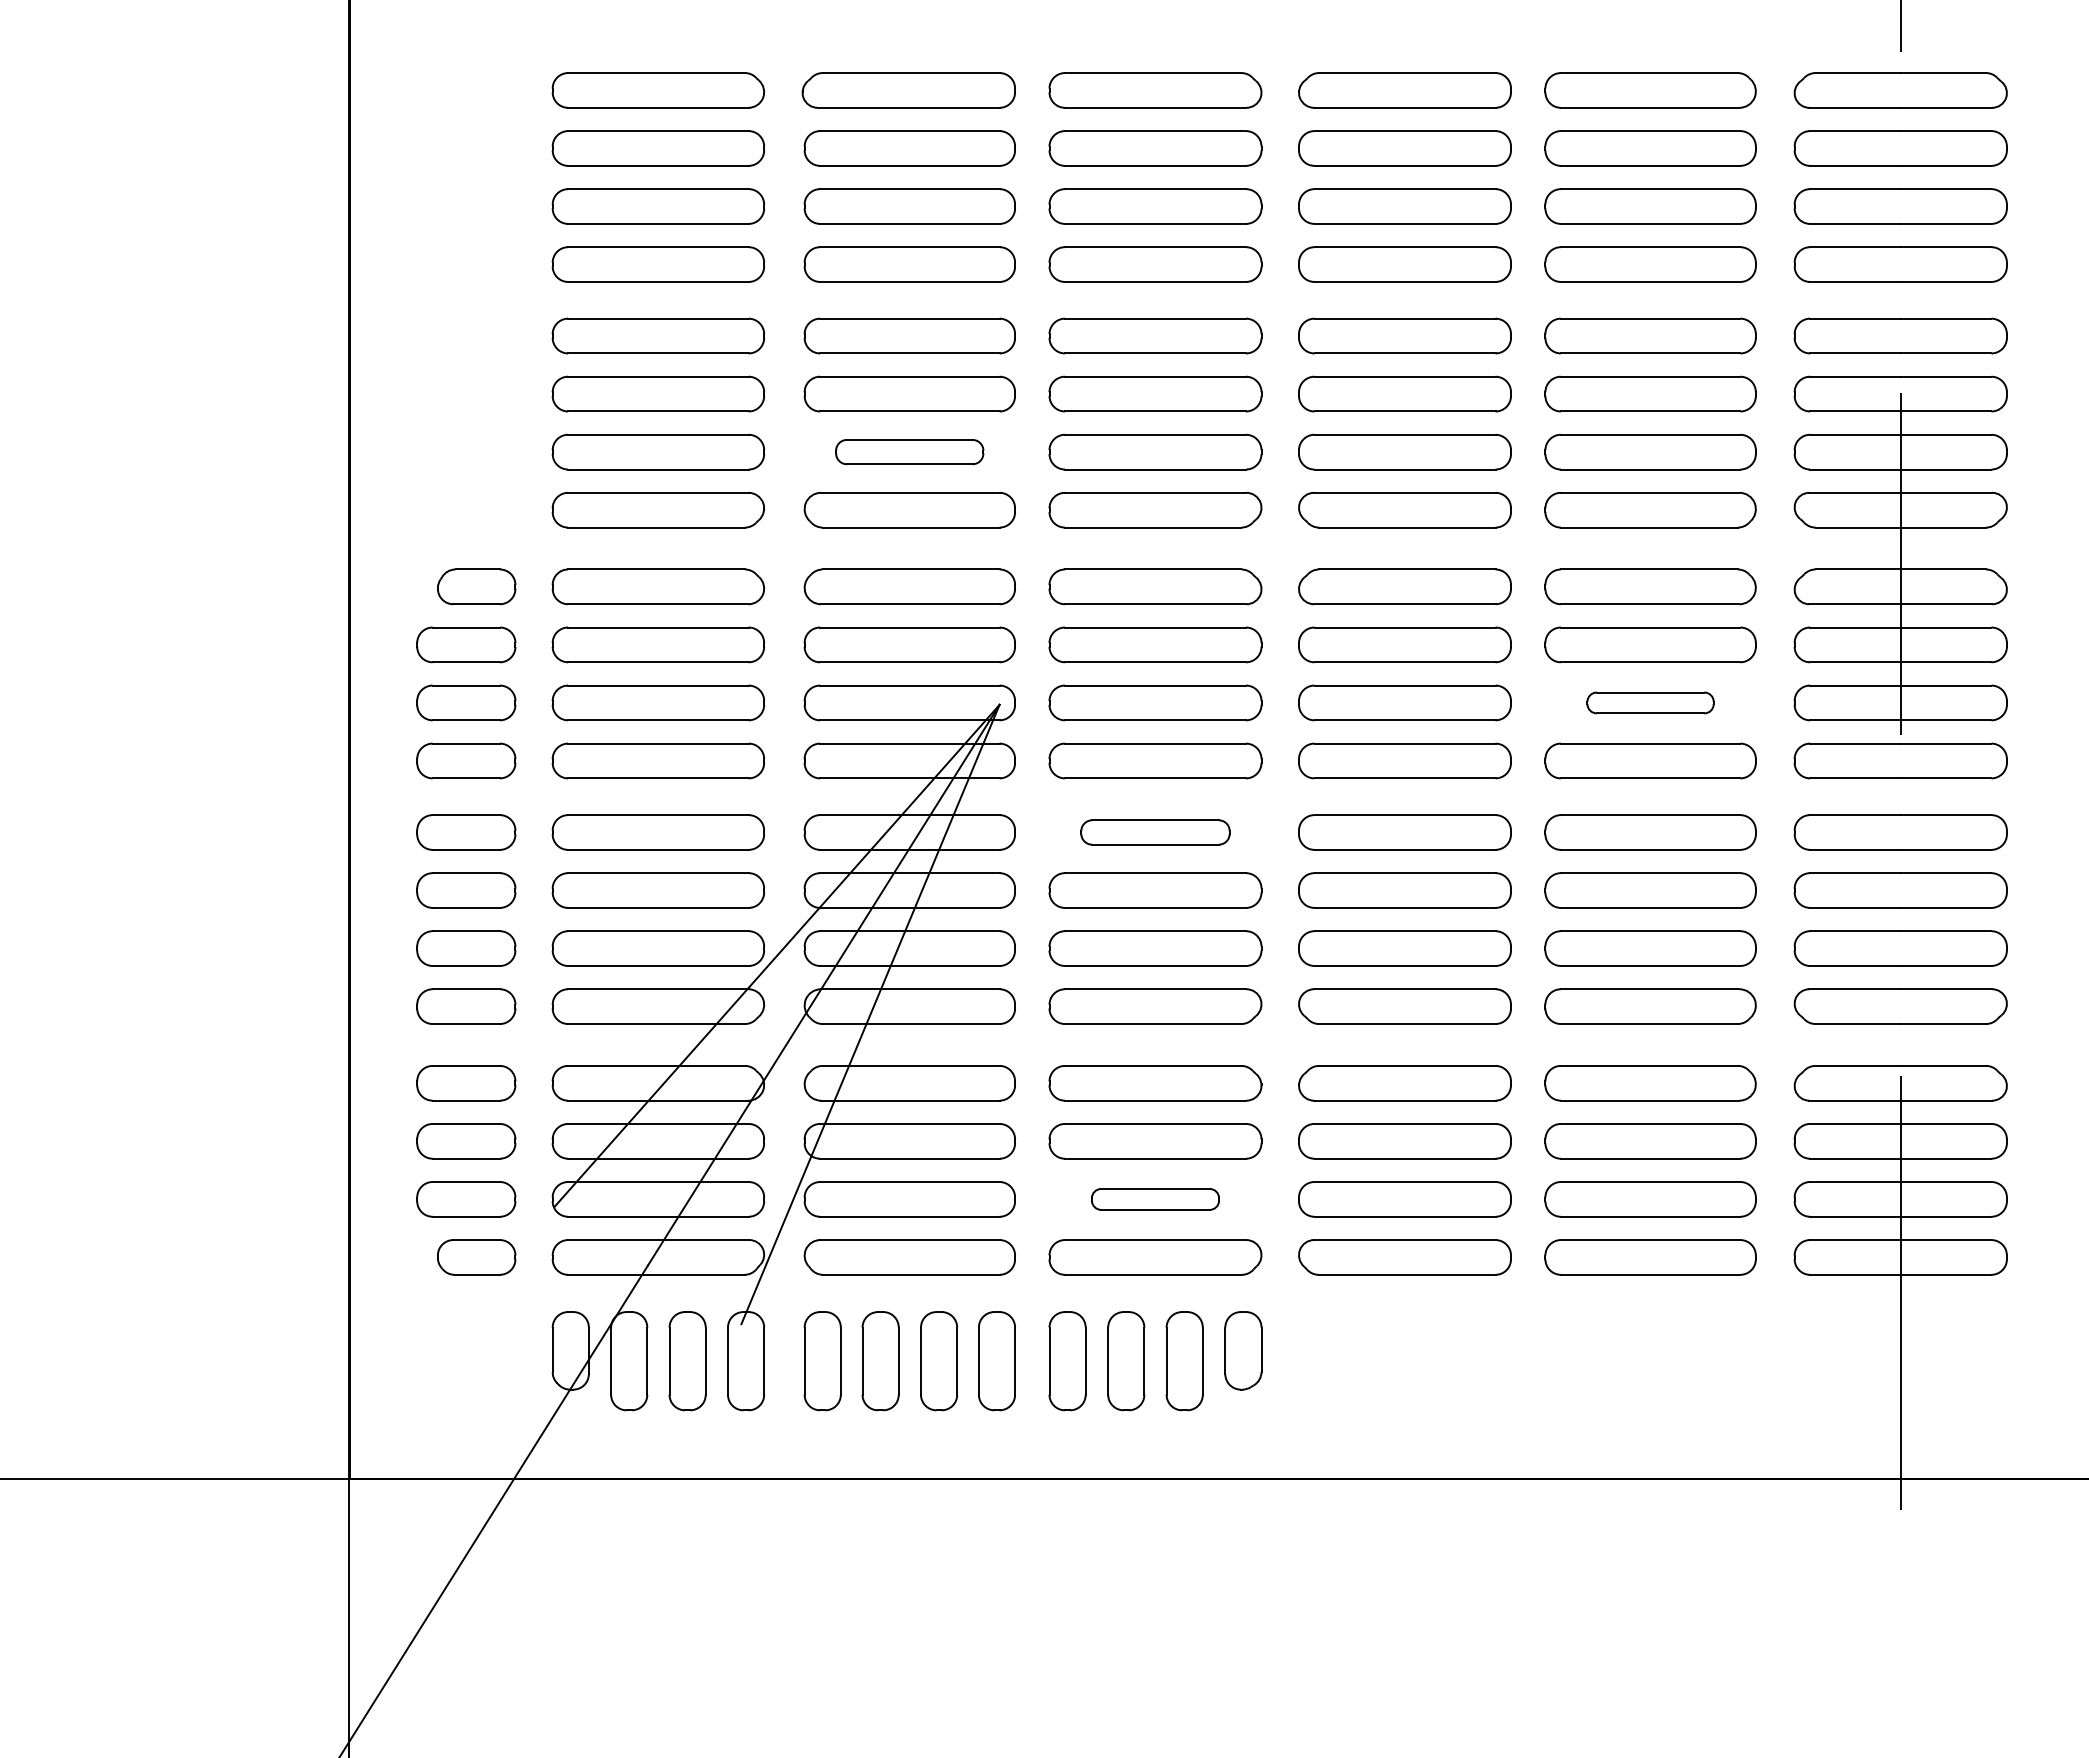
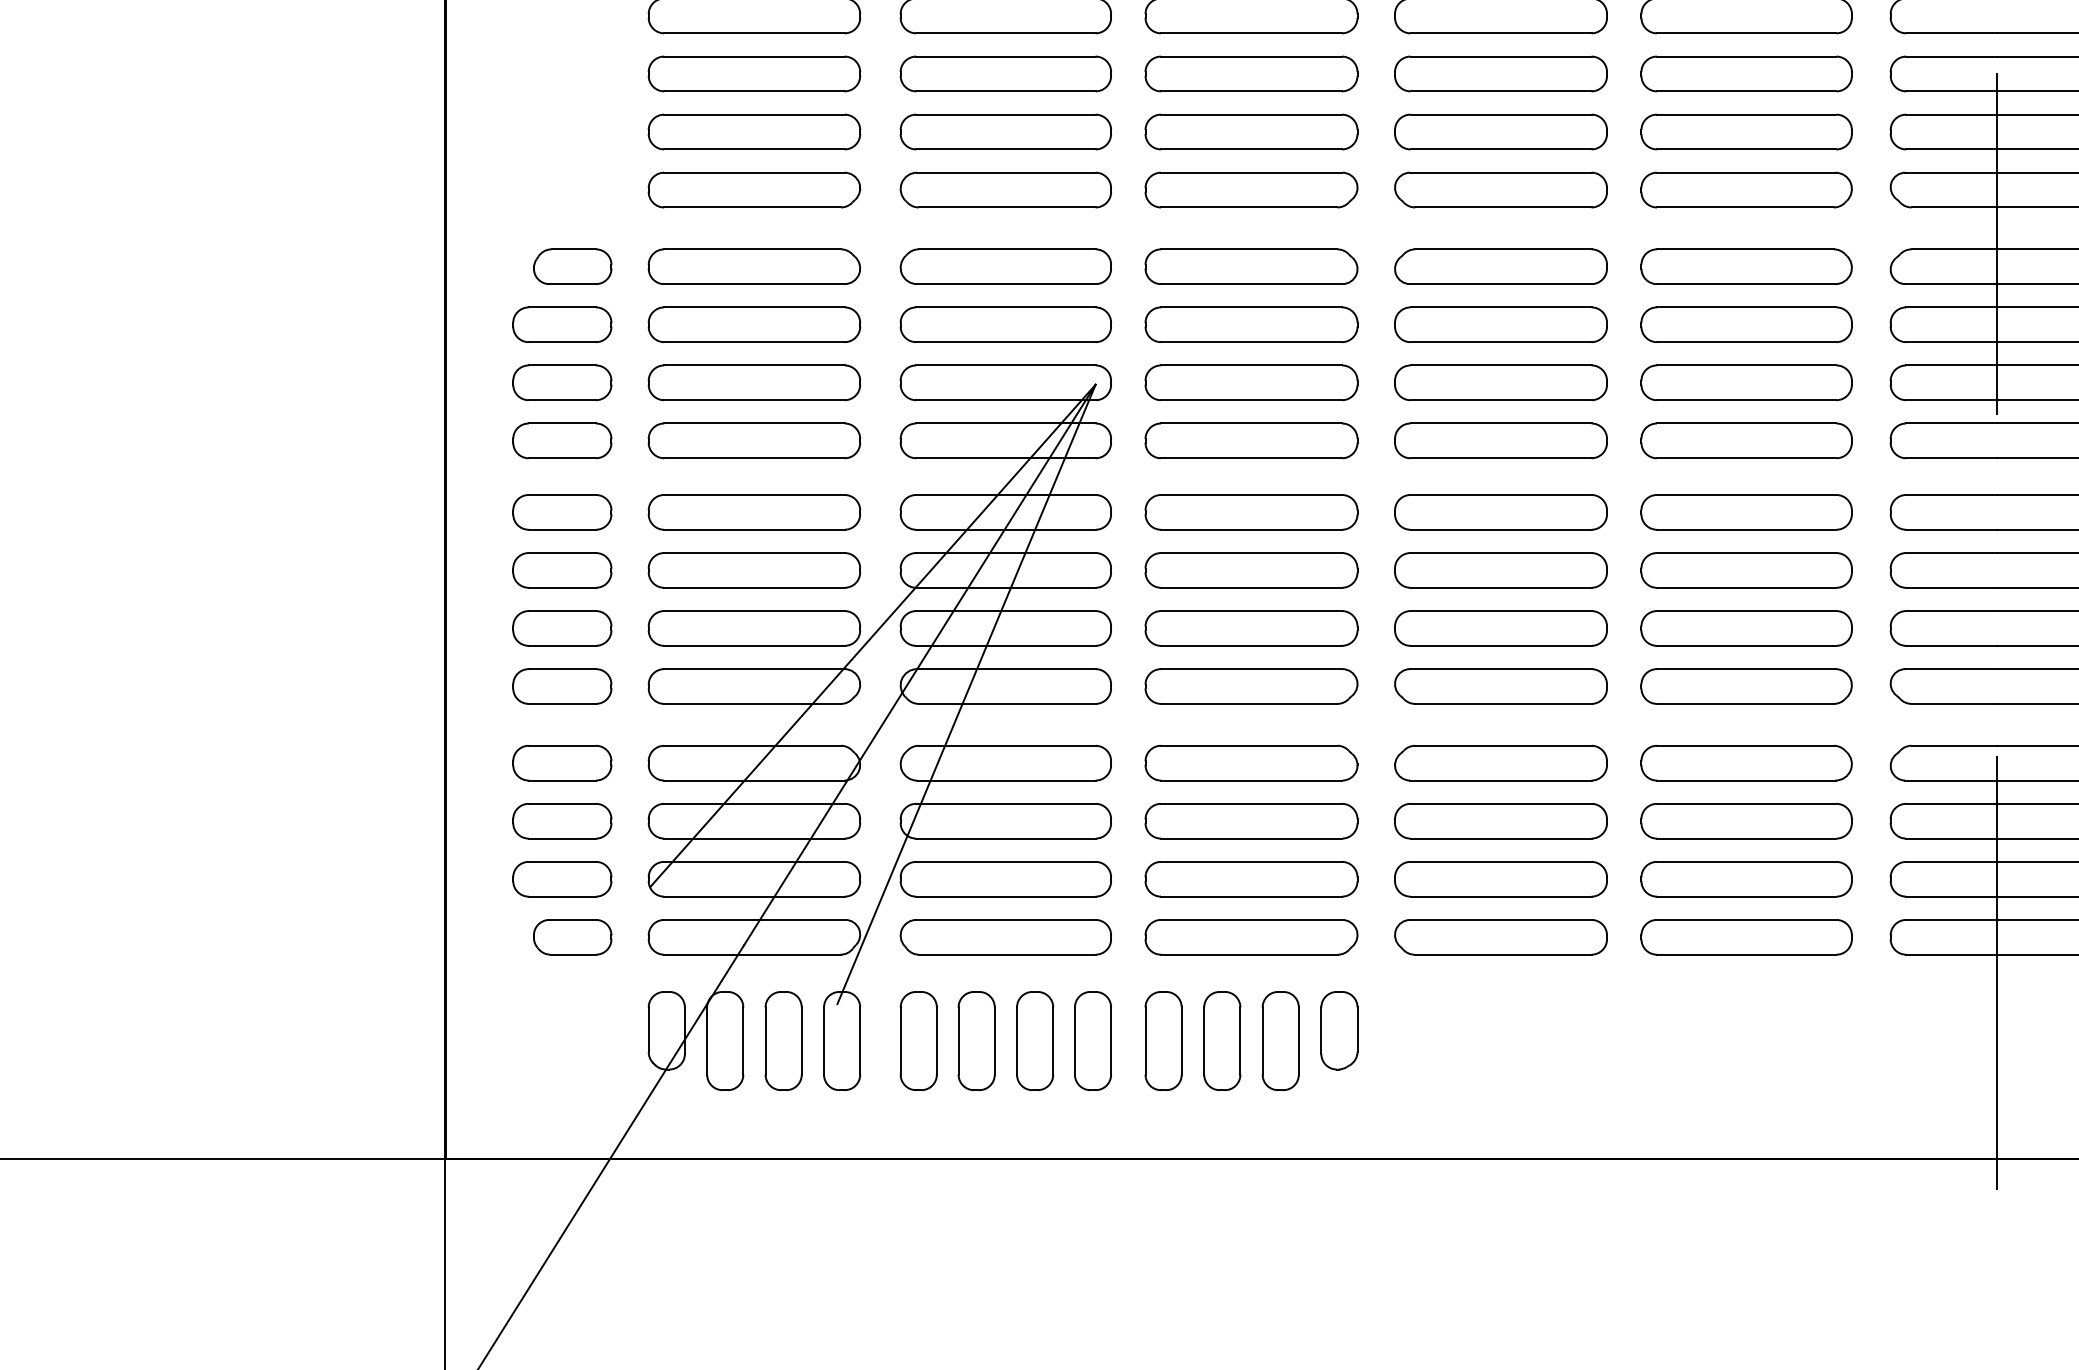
part: (909, 451) -> (1005, 131), size x1.43
part: (1650, 702) -> (1746, 382), size x1.67
part: (1155, 832) -> (1251, 512), size x1.43
part: (1155, 1199) -> (1251, 879), size x1.67

